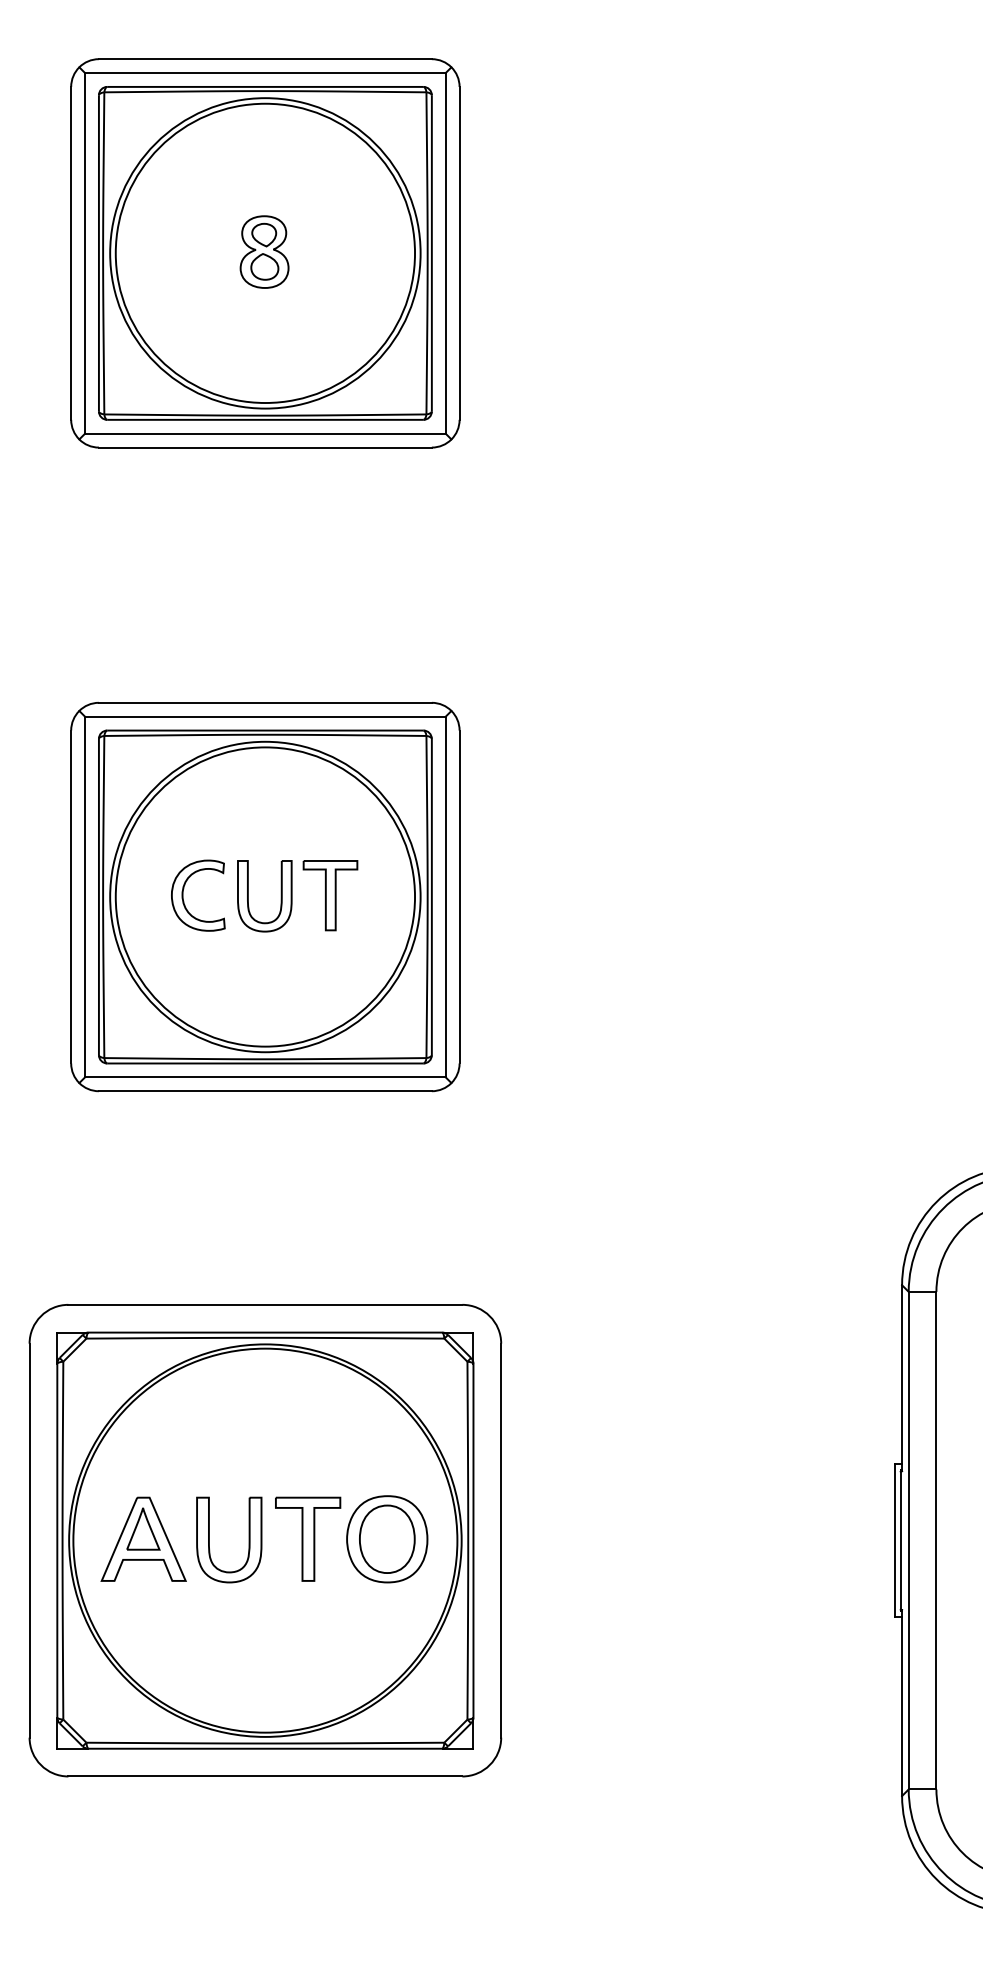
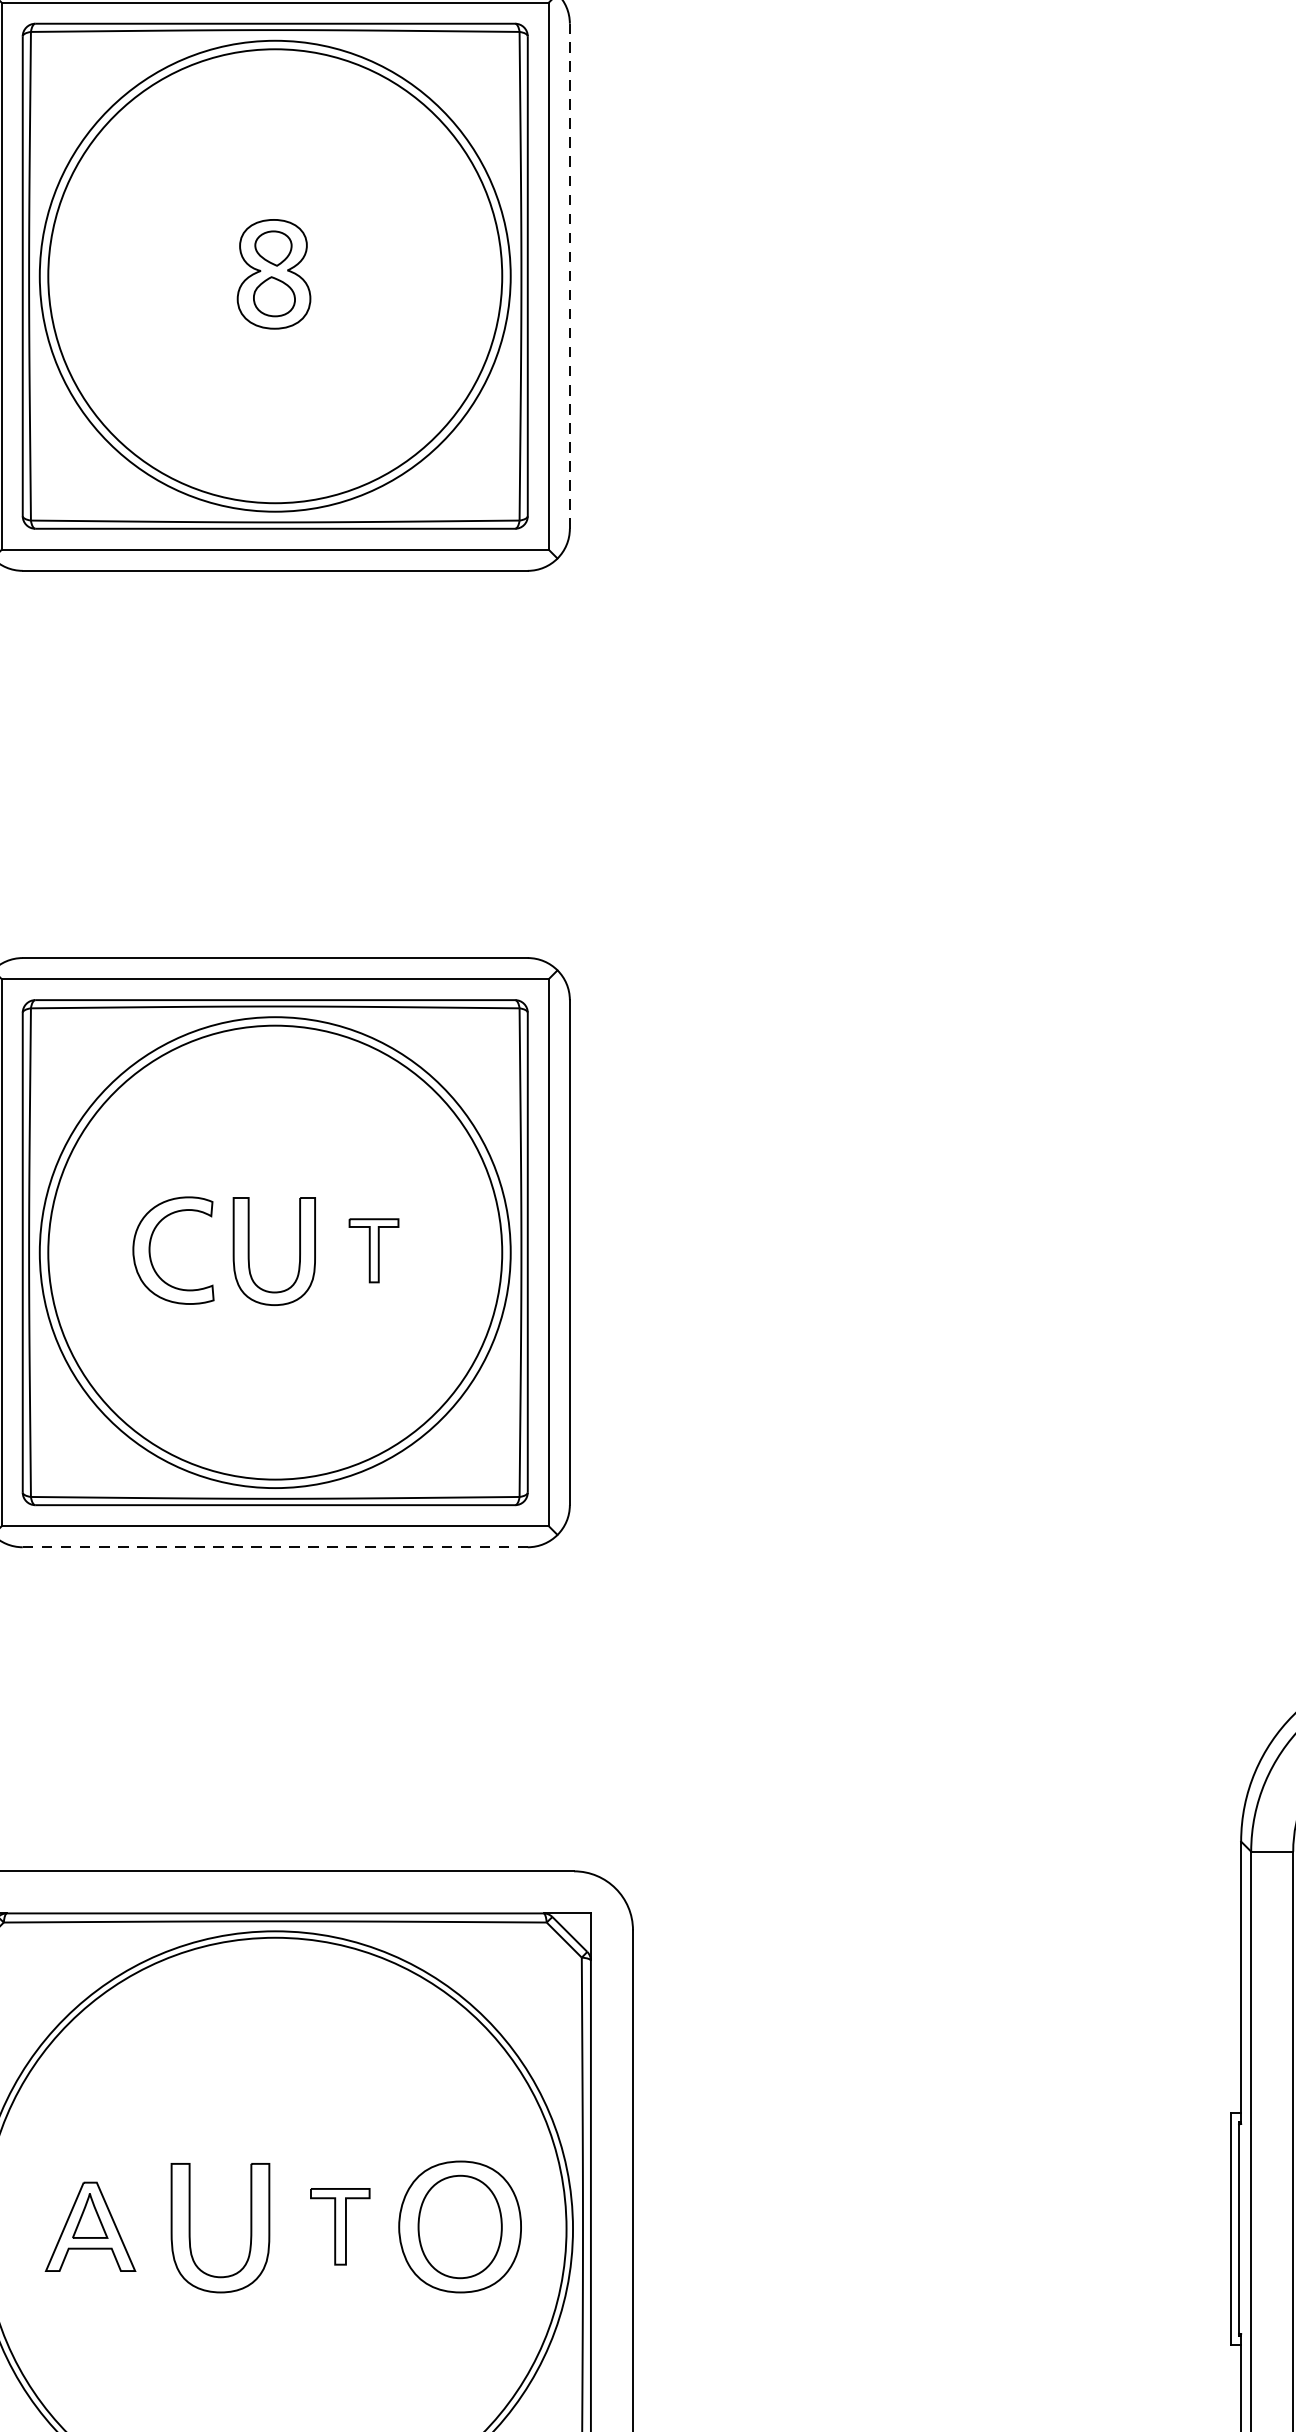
line: (459, 252) -> (569, 274), solid -> dashed
part: (330, 895) -> (374, 1250), size x0.6
line: (265, 1091) -> (275, 1547), solid -> dashed
part: (143, 1538) -> (90, 2225), size x0.7
part: (308, 1538) -> (340, 2225), size x0.6

